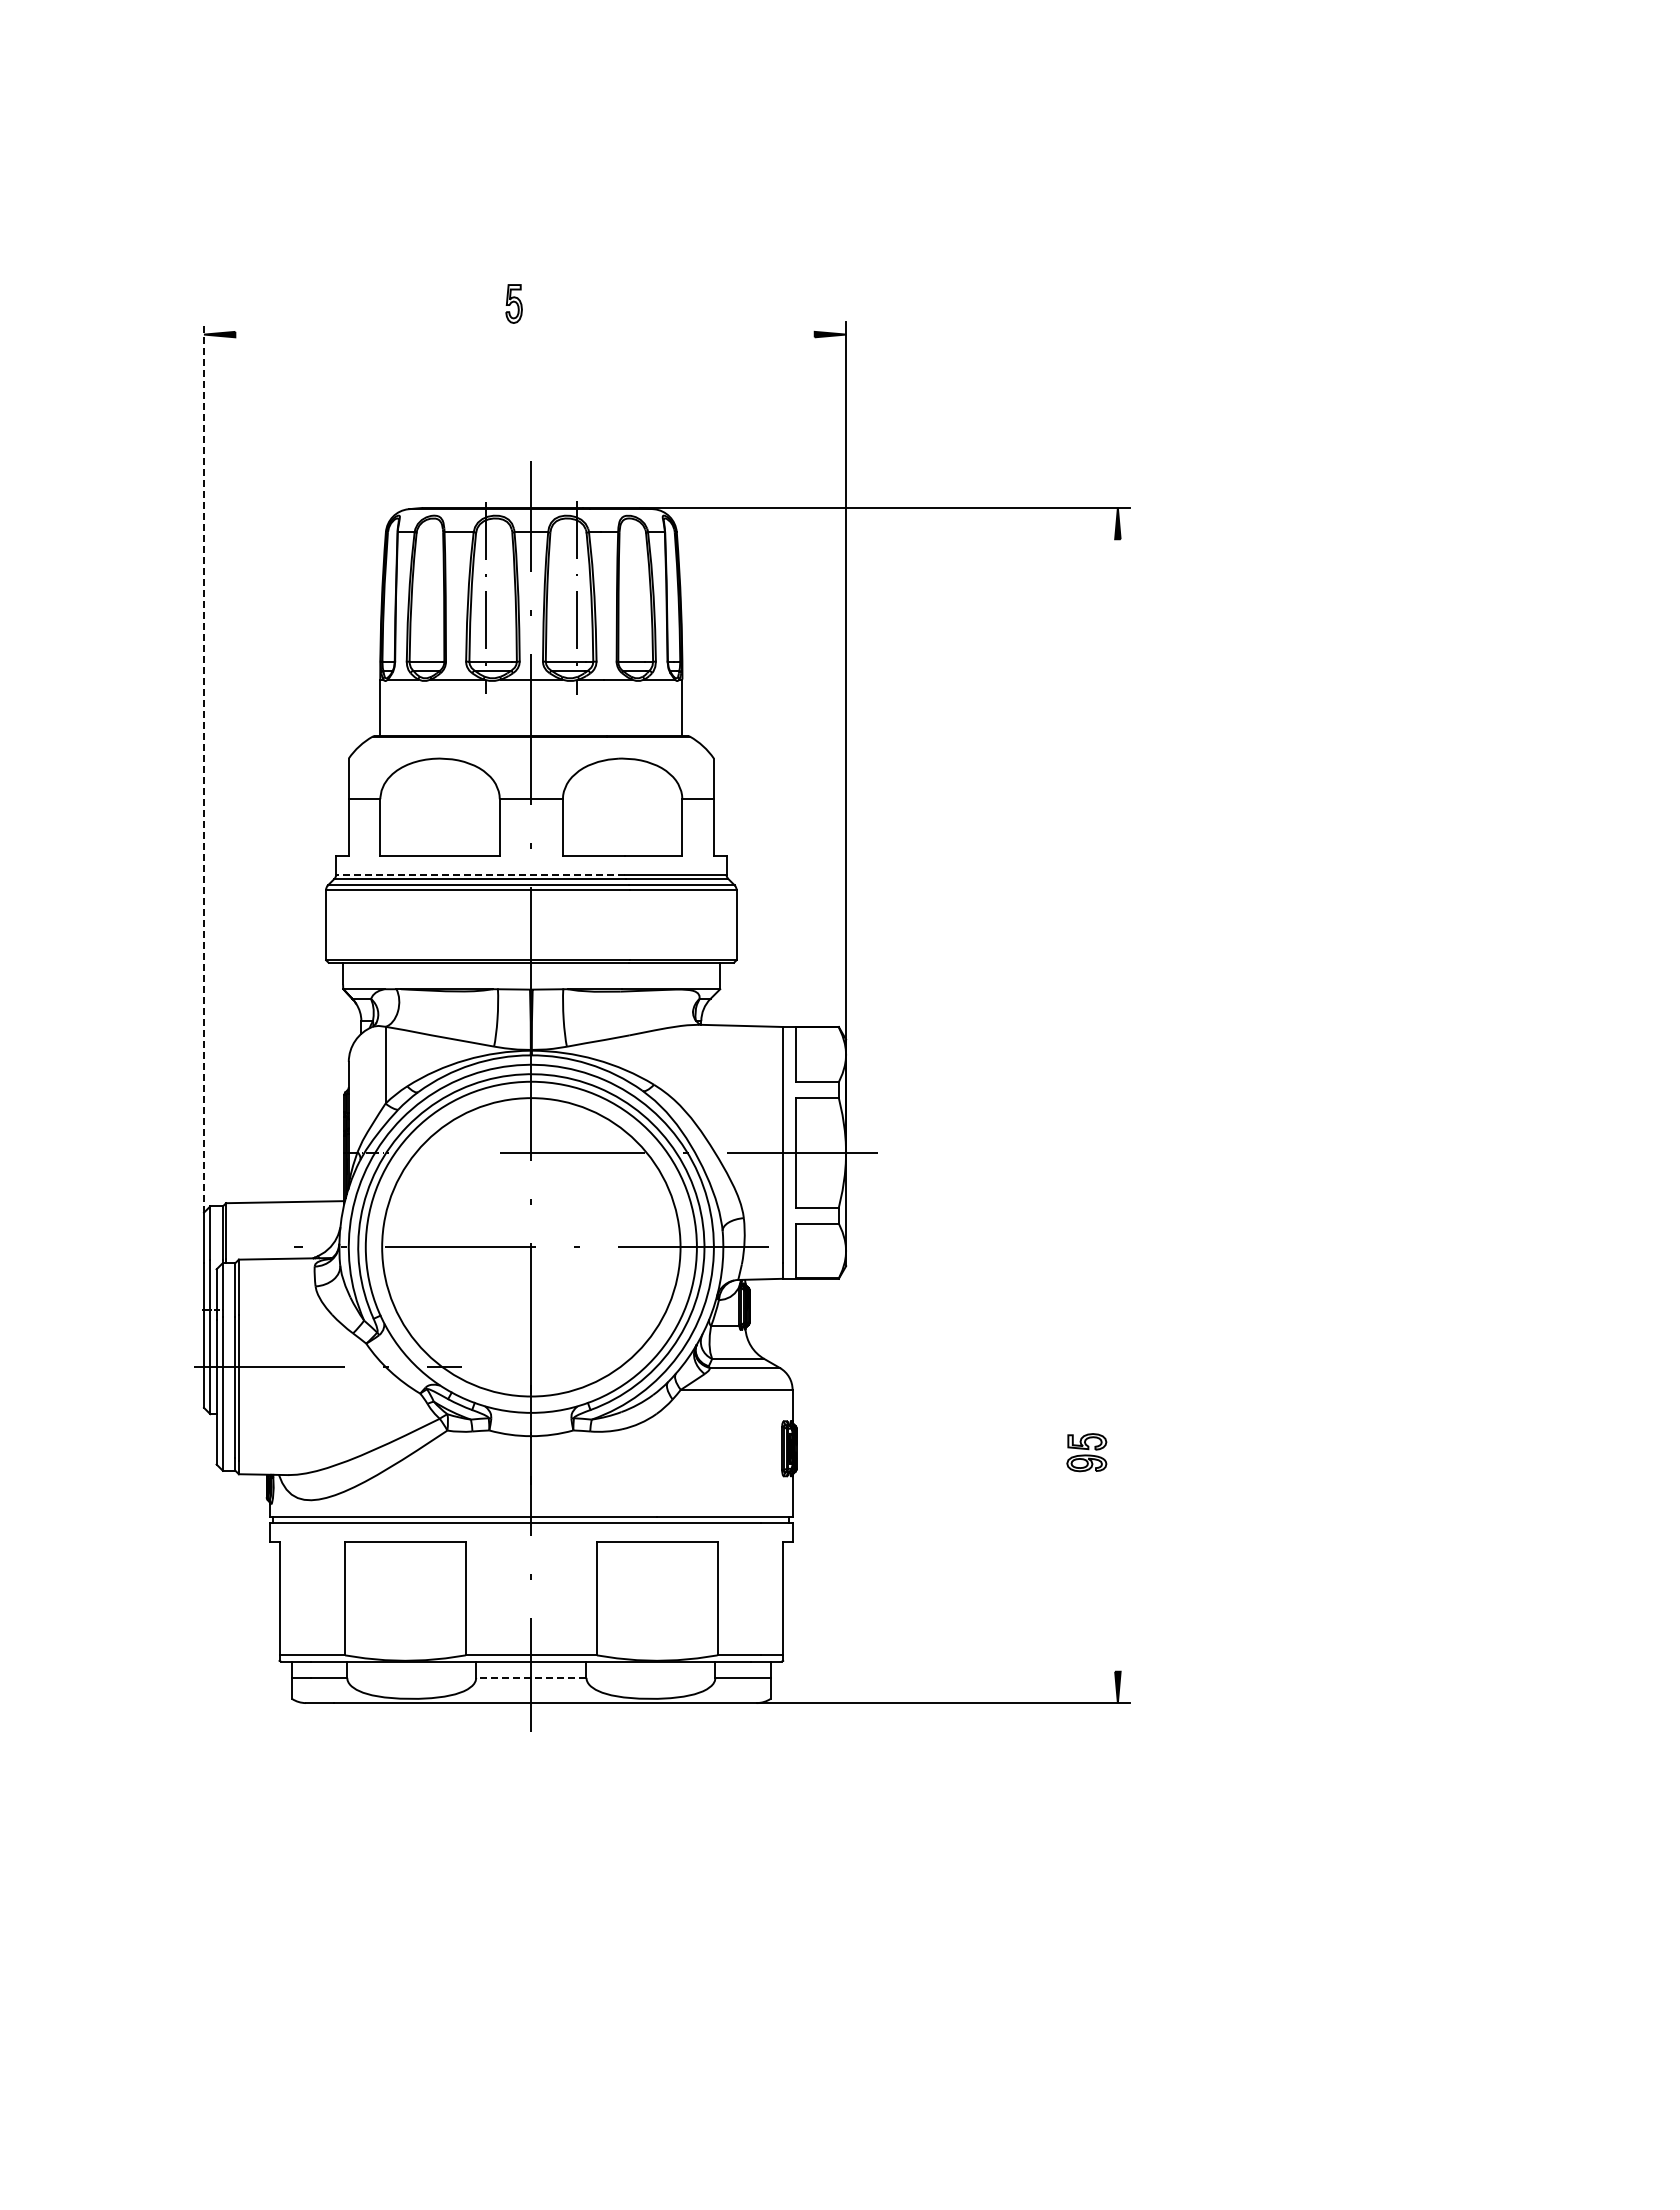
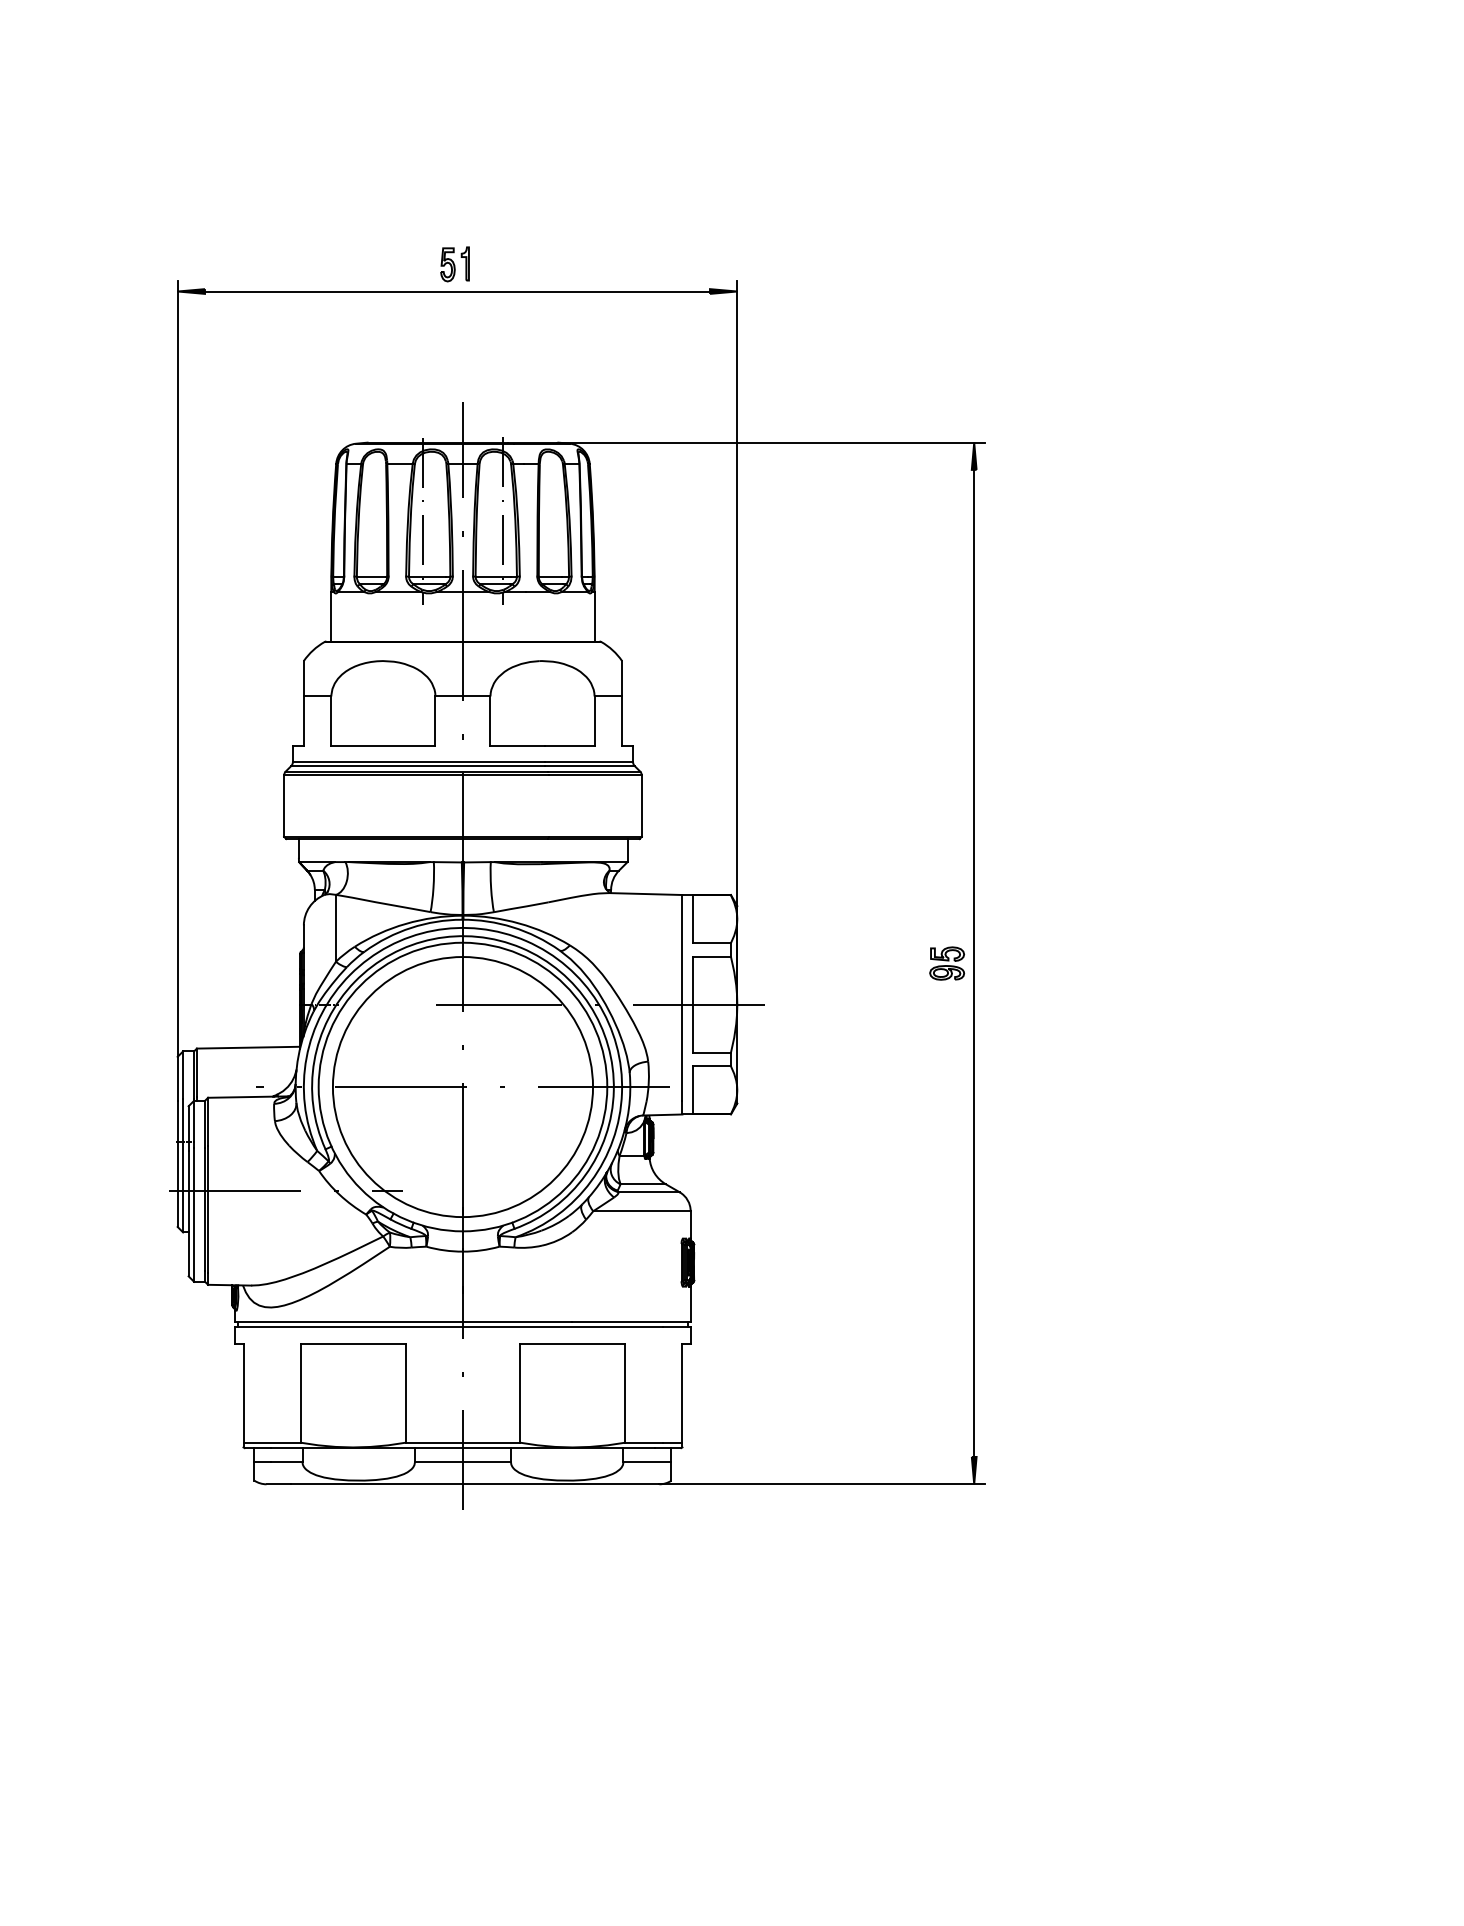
part: (534, 302) -> (465, 263), added
line: (524, 334) -> (457, 291), added
line: (204, 766) -> (178, 667), dashed -> solid
line: (480, 874) -> (418, 762), dashed -> solid
line: (1117, 1105) -> (973, 963), added
part: (1086, 1452) -> (946, 963), moved
line: (530, 1677) -> (462, 1461), dashed -> solid

